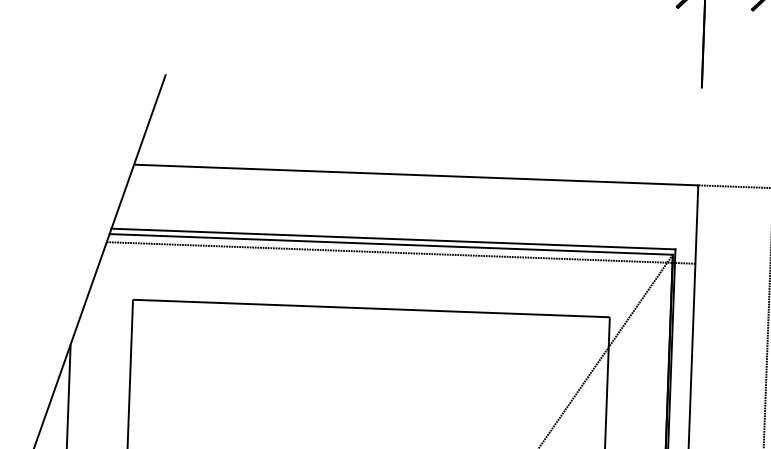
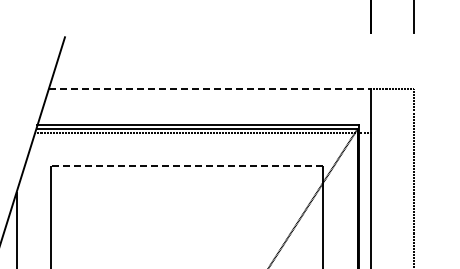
line: (415, 174) -> (209, 88), solid -> dashed
line: (370, 308) -> (186, 165), solid -> dashed

